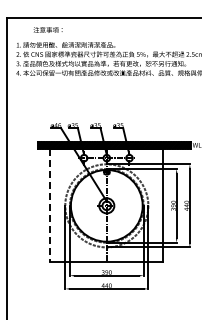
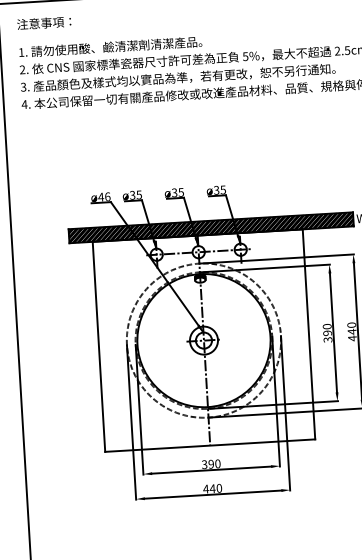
text: (47, 29) -> (43, 22), moved
line: (50, 205) -> (99, 346), dashed -> solid

